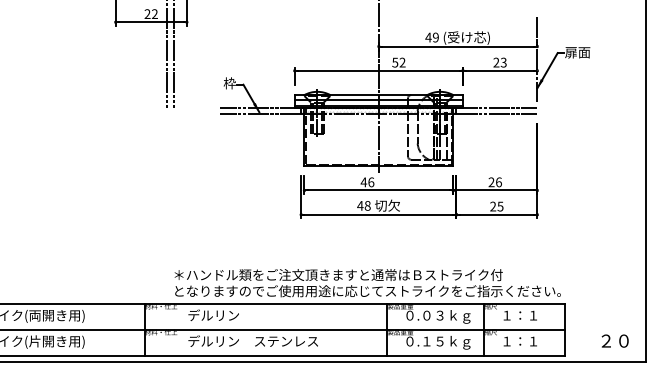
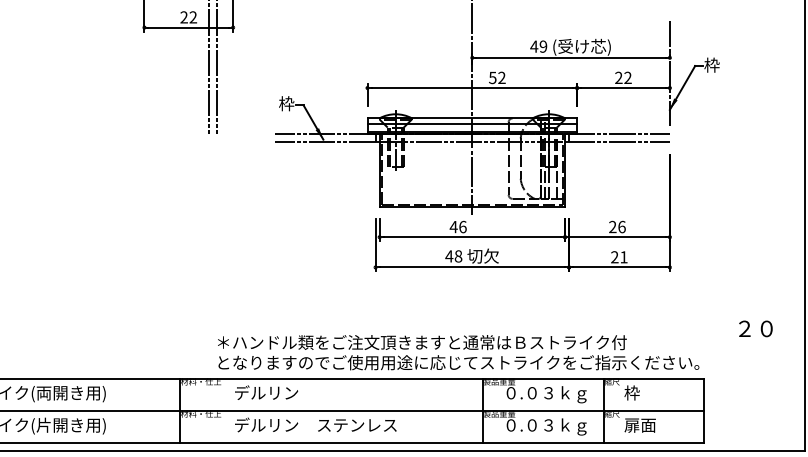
text: (577, 51) -> (719, 64), 扉面 -> 枠
text: (503, 63) -> (627, 78), 23 -> 22
hatch: (378, 109) -> (471, 136), removed
text: (500, 206) -> (623, 257), 25 -> 21
text: (518, 315) -> (646, 392), １：１ -> 枠
text: (614, 340) -> (755, 328), moved
text: (432, 341) -> (539, 425), ０.１５ｋｇ -> ０.０３ｋｇ
text: (518, 341) -> (646, 425), １：１ -> 扉面

